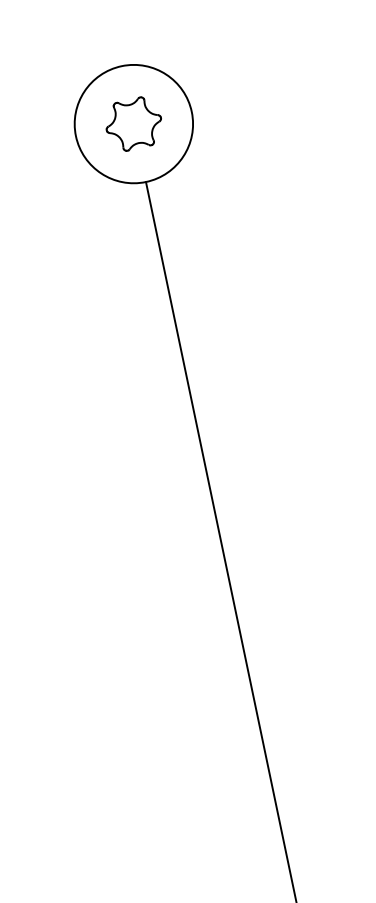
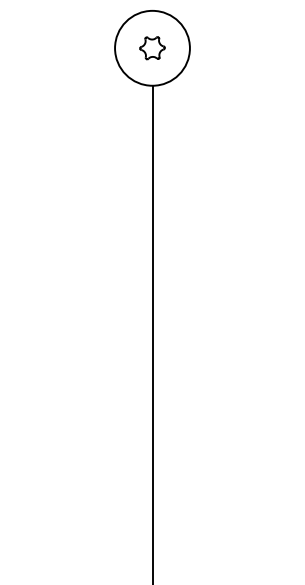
part: (133, 122) -> (152, 47), size x0.7

